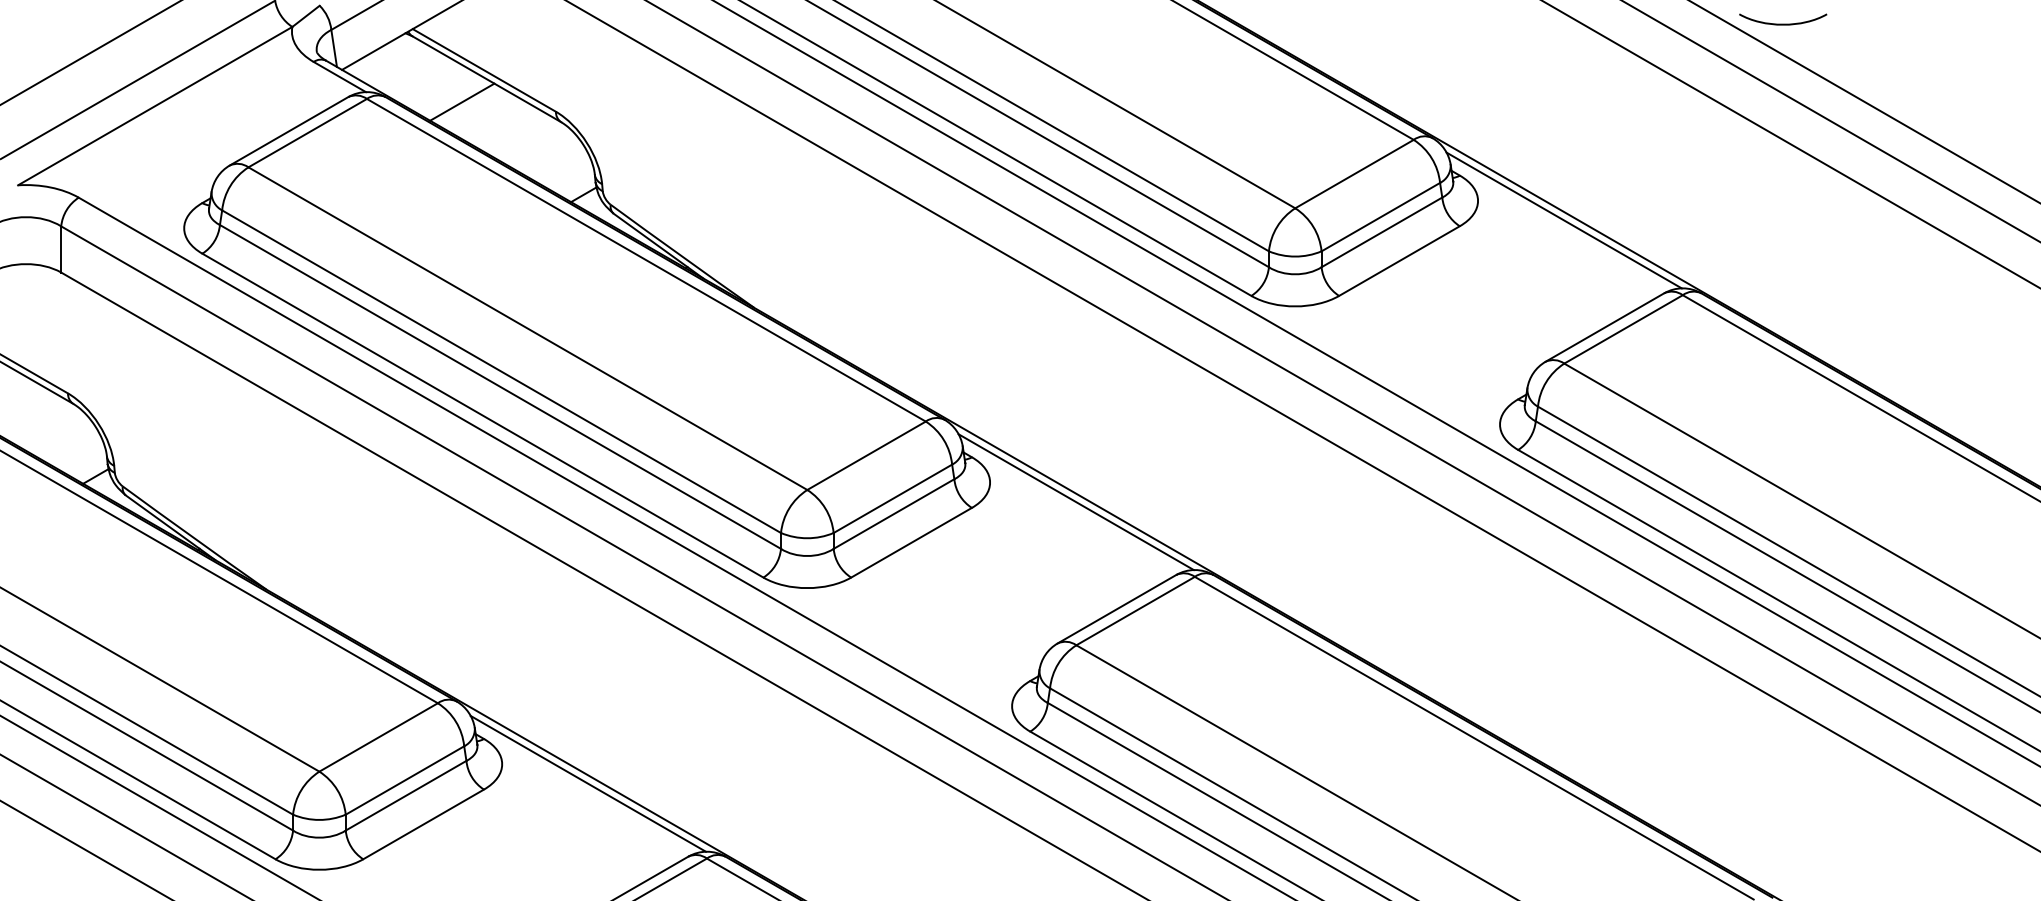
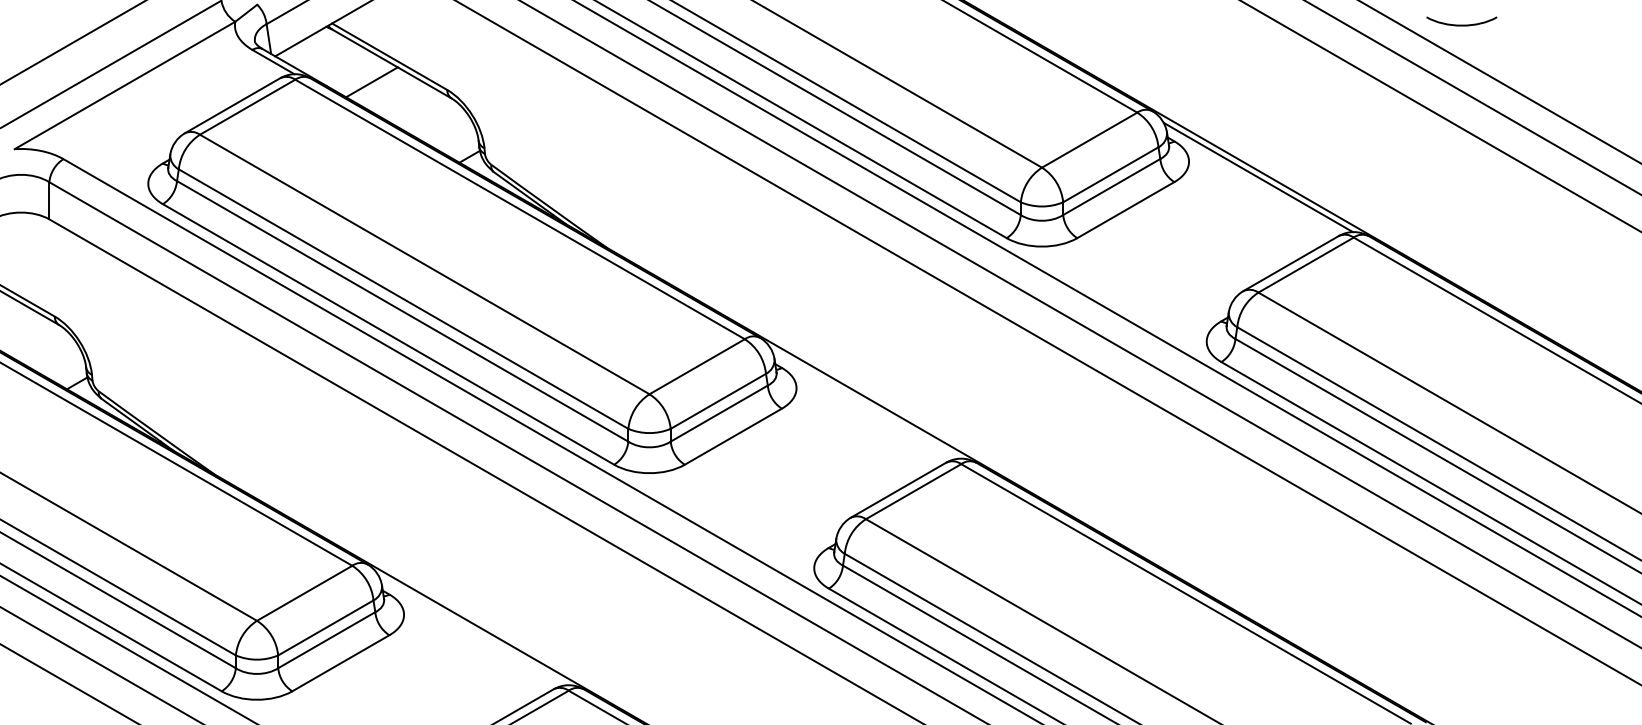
curve: (1783, 23) -> (1462, 24), moved
line: (1075, 502) -> (865, 404), removed
line: (587, 783) -> (472, 630), removed

